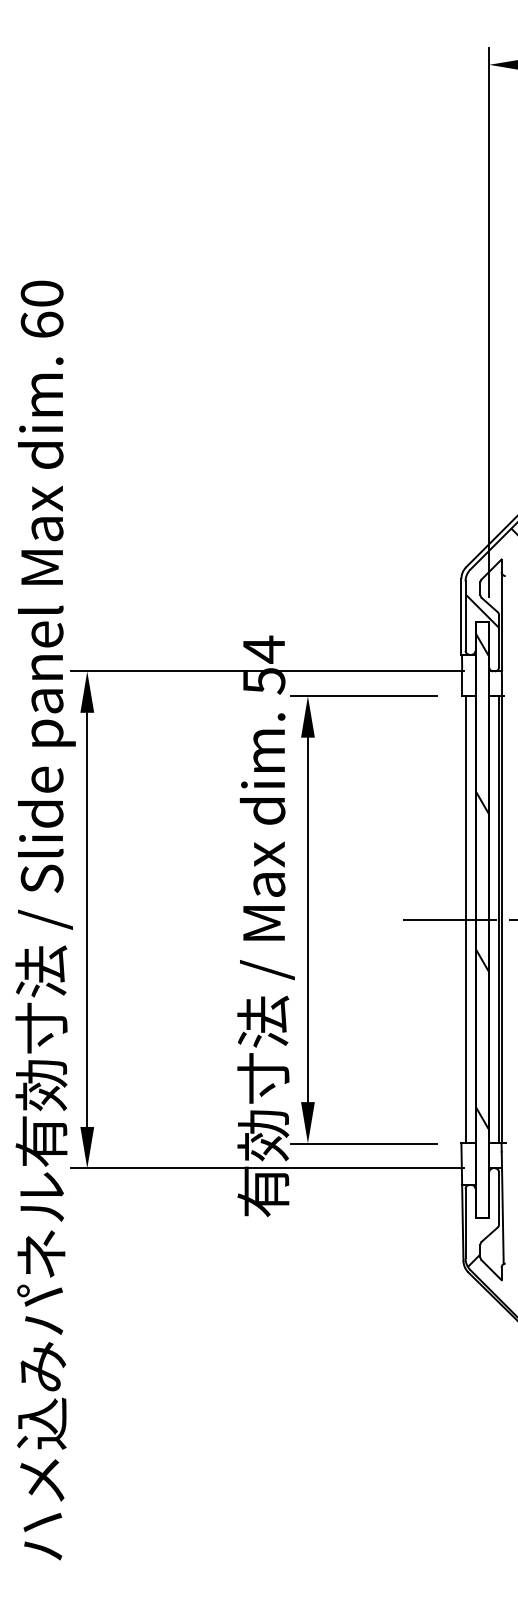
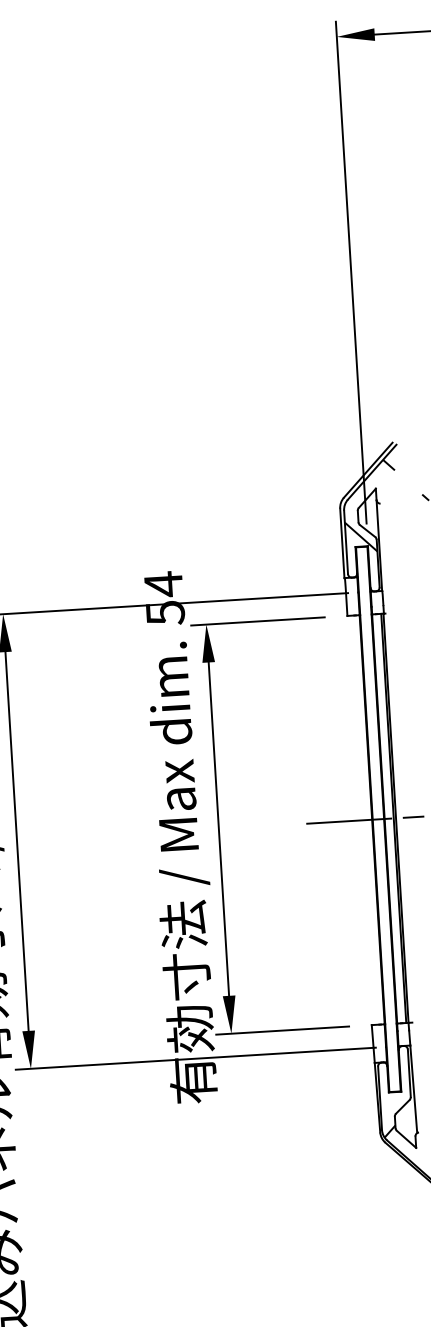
hatch: (482, 881) -> (376, 784), removed
line: (465, 919) -> (362, 819), removed

